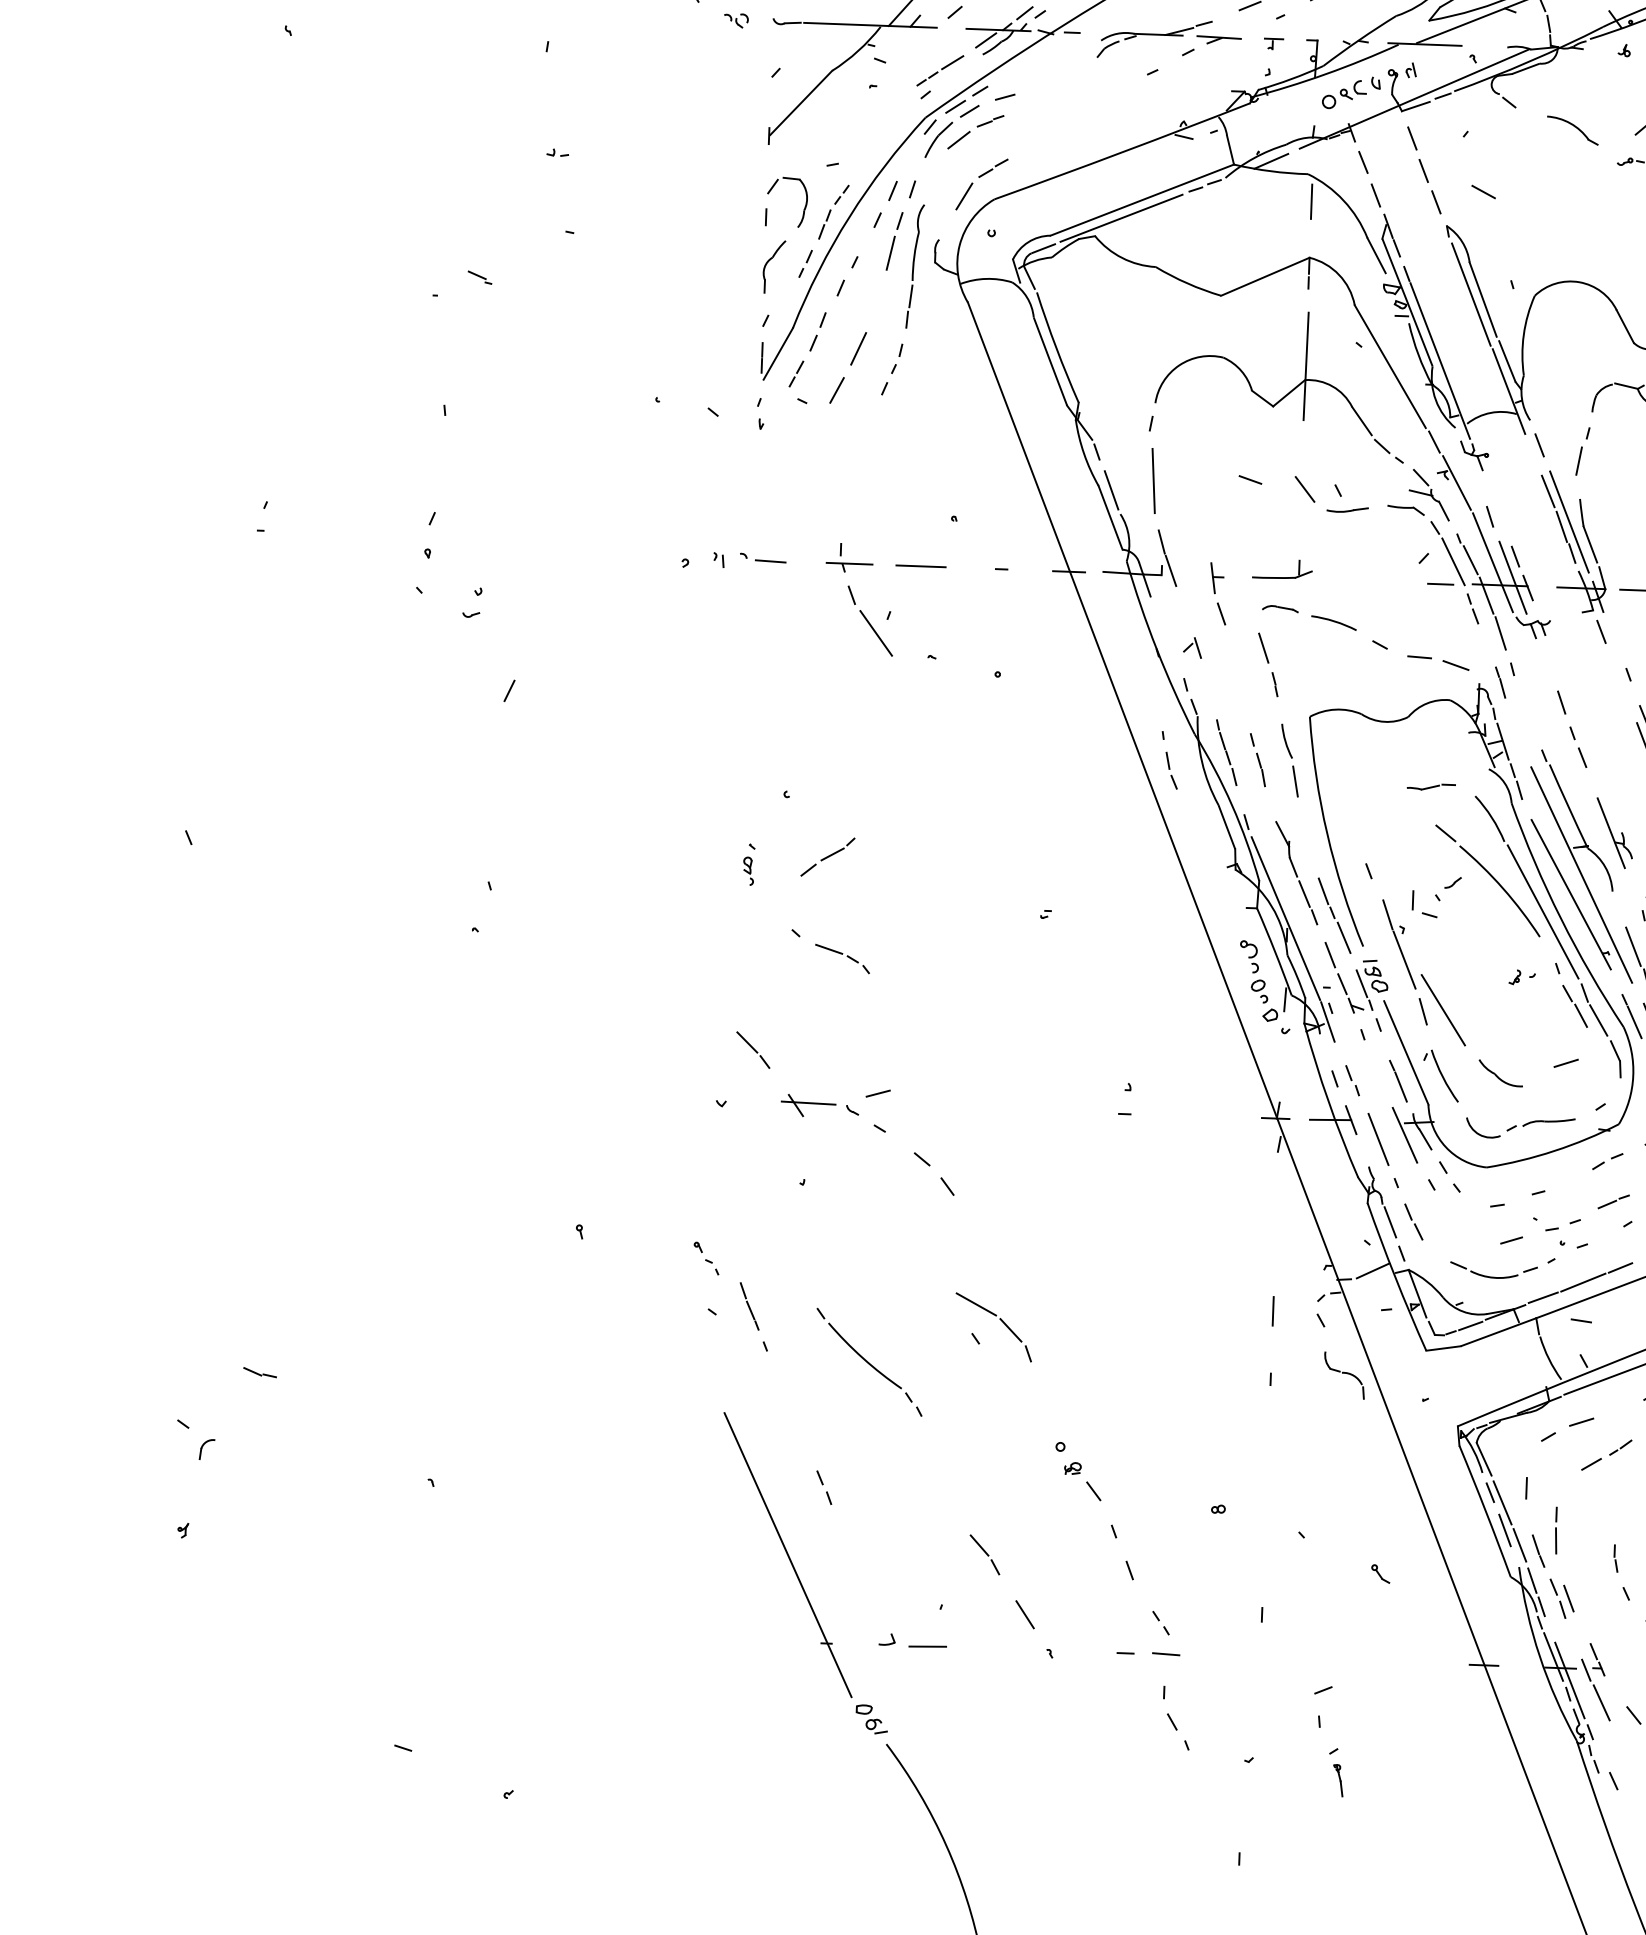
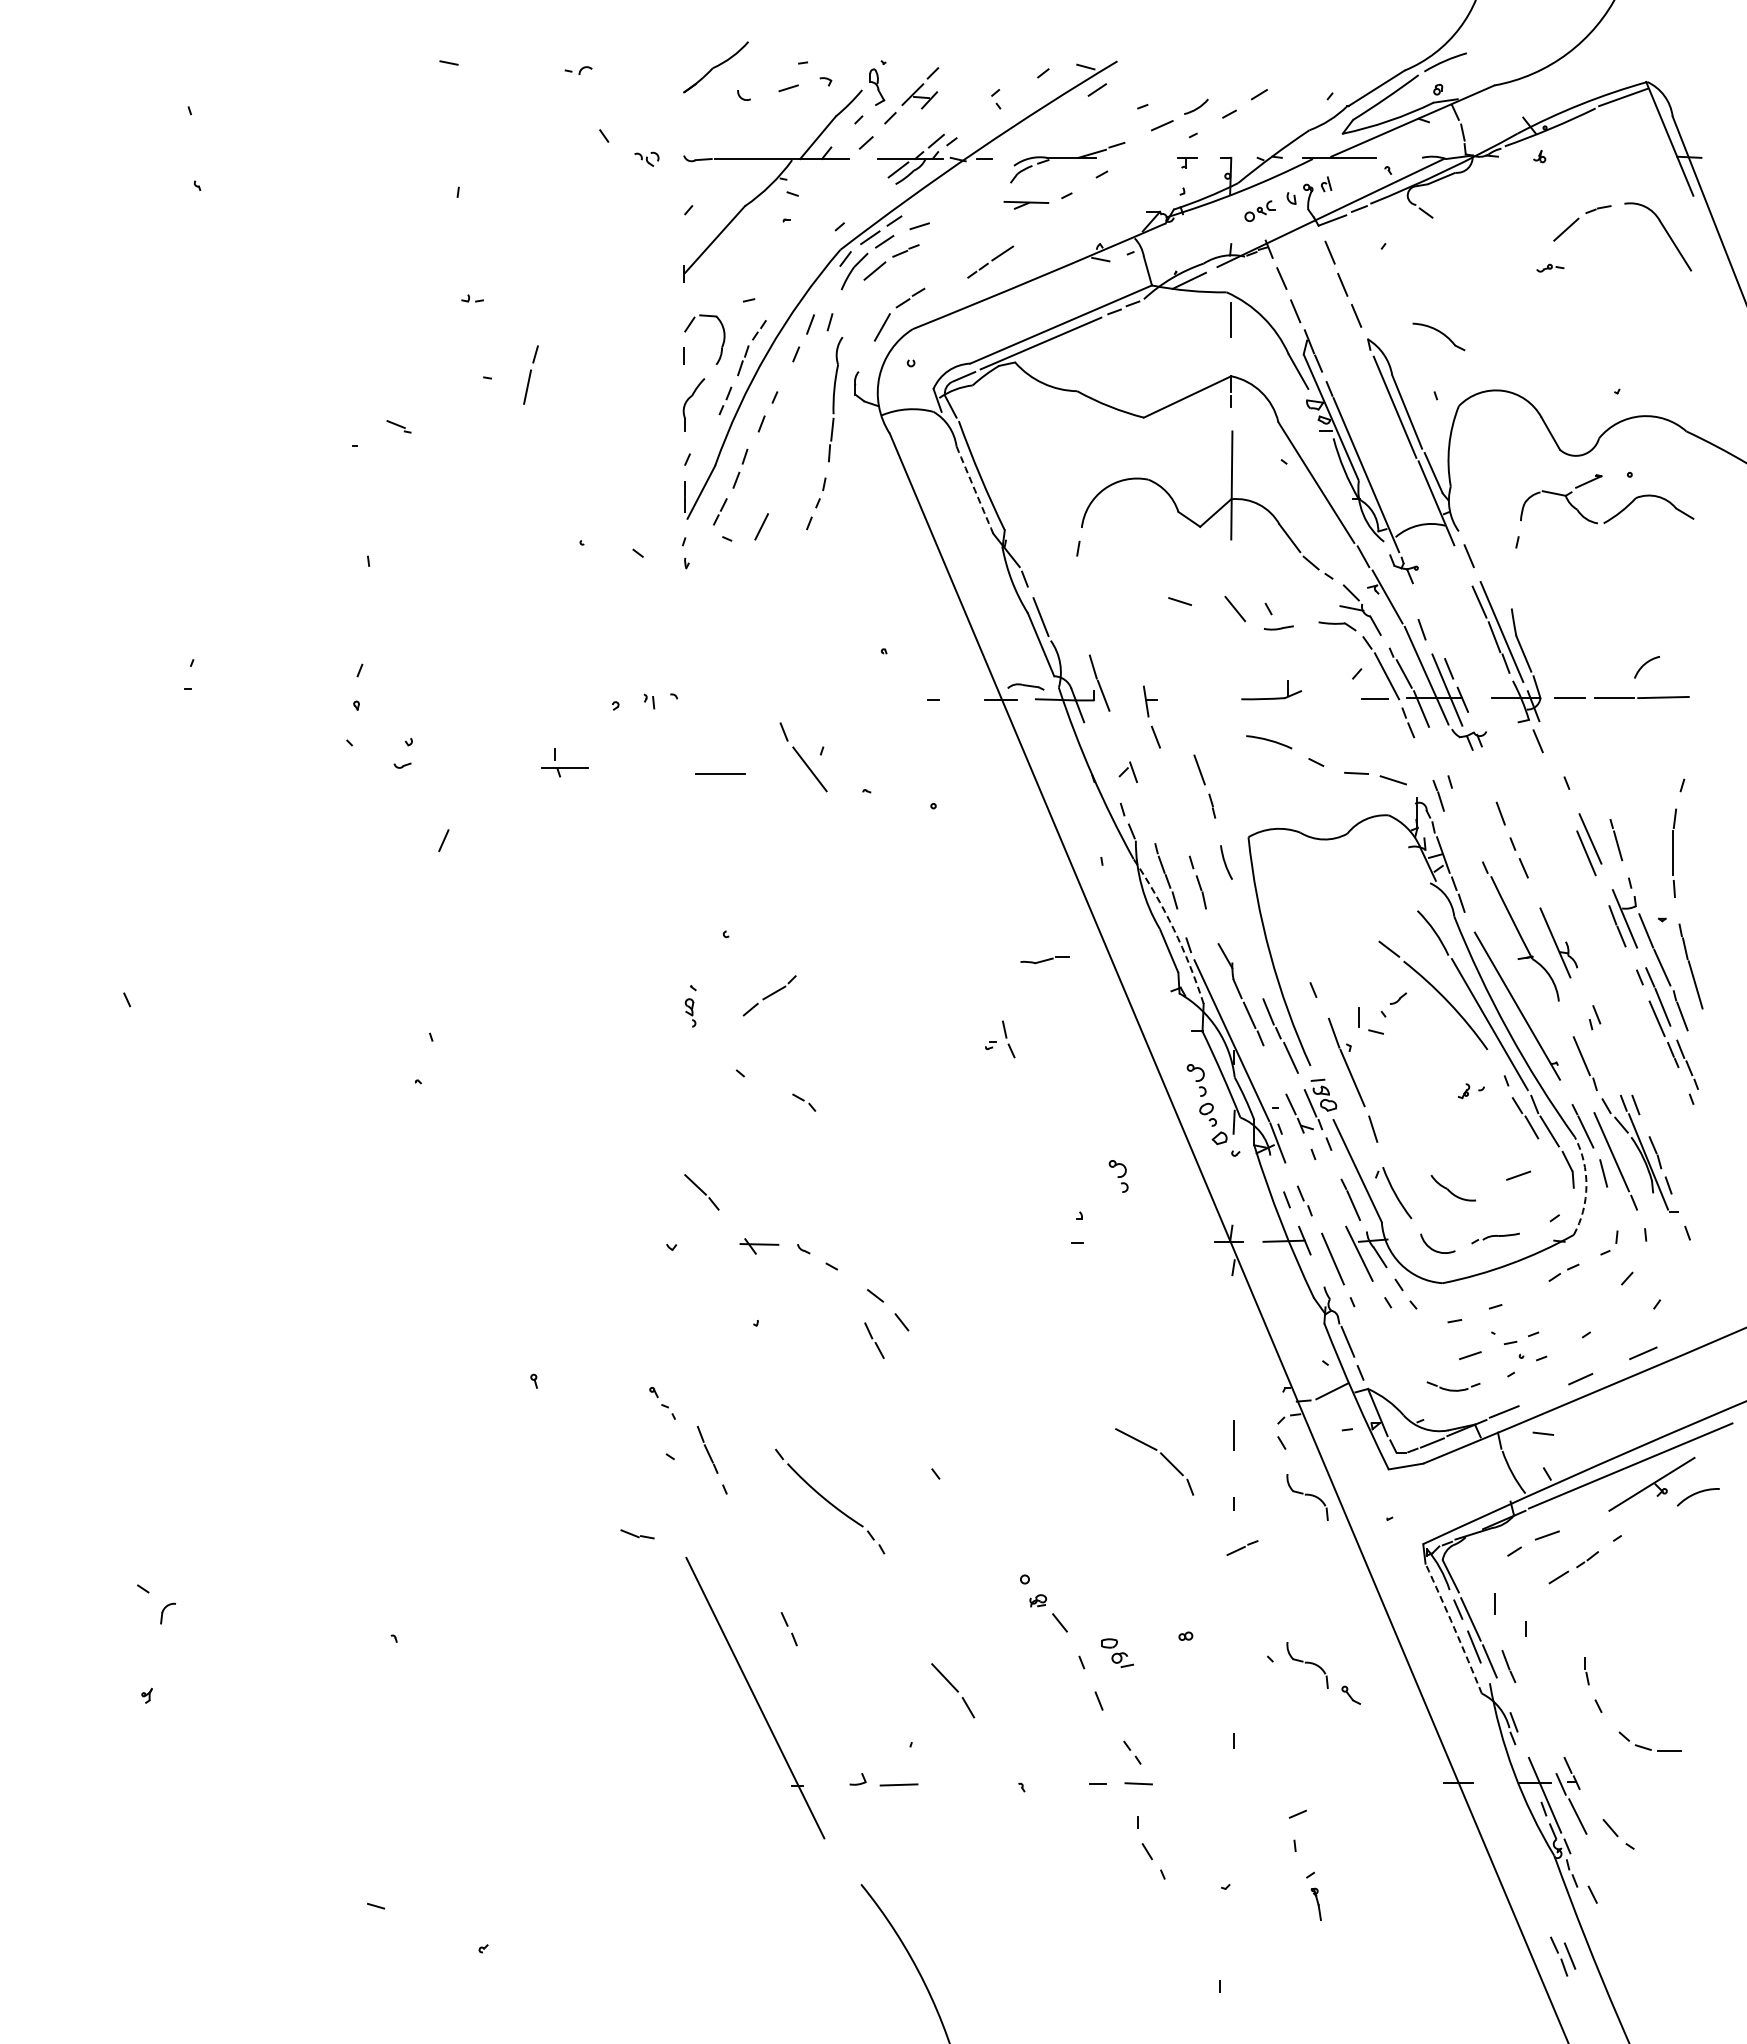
part: (1219, 40) -> (1026, 205), moved
line: (941, 69) -> (991, 260), moved
part: (1344, 94) -> (1260, 211), size x0.7
part: (1572, 130) -> (1438, 336), moved
line: (1483, 191) -> (1403, 303), removed
part: (894, 240) -> (530, 374), moved
line: (858, 349) -> (781, 484), removed
arc: (1050, 362) -> (974, 490), solid -> dashed
line: (1579, 461) -> (1509, 570), removed
line: (1153, 481) -> (1082, 606), removed
part: (1347, 509) -> (1278, 627), size x0.7
part: (849, 557) -> (564, 762), moved
line: (770, 560) -> (701, 700), removed
line: (921, 565) -> (720, 773), moved
part: (1283, 576) -> (1272, 697), moved
part: (1279, 608) -> (1025, 686), moved
line: (1500, 633) -> (1436, 746), removed
part: (1171, 770) -> (1008, 1039), moved
line: (1295, 781) -> (1236, 902), removed
part: (1430, 787) -> (1044, 960), moved
arc: (1231, 805) -> (1173, 929), solid -> dashed
line: (1580, 874) -> (1526, 985), removed
line: (829, 949) -> (774, 1088), removed
line: (1330, 954) -> (1277, 1075), removed
line: (1443, 1009) -> (1393, 1126), removed
part: (1168, 1049) -> (1118, 1176), added
arc: (1633, 1076) -> (1586, 1186), solid -> dashed
line: (877, 1093) -> (828, 1231), removed
part: (808, 1106) -> (759, 1246), size x0.7
part: (1540, 1124) -> (1495, 1238), size x0.7
part: (1613, 1201) -> (1242, 1547), moved
part: (1413, 1221) -> (874, 1340), moved
part: (1493, 1270) -> (1453, 1386), size x0.6
line: (1582, 1282) -> (1543, 1395), removed
part: (999, 1320) -> (1160, 1454), moved
part: (260, 1372) -> (637, 1534), moved
arc: (1485, 1511) -> (1454, 1628), solid -> dashed
line: (1555, 1540) -> (1525, 1655), removed
part: (1338, 1542) -> (1307, 1665), added
part: (984, 1554) -> (952, 1690), size x1.4
line: (1532, 1580) -> (1503, 1696), removed
part: (1562, 1598) -> (1563, 1956), moved
line: (1024, 1614) -> (995, 1749), removed
line: (1553, 1656) -> (1527, 1771), removed
part: (871, 1718) -> (1117, 1652), moved

